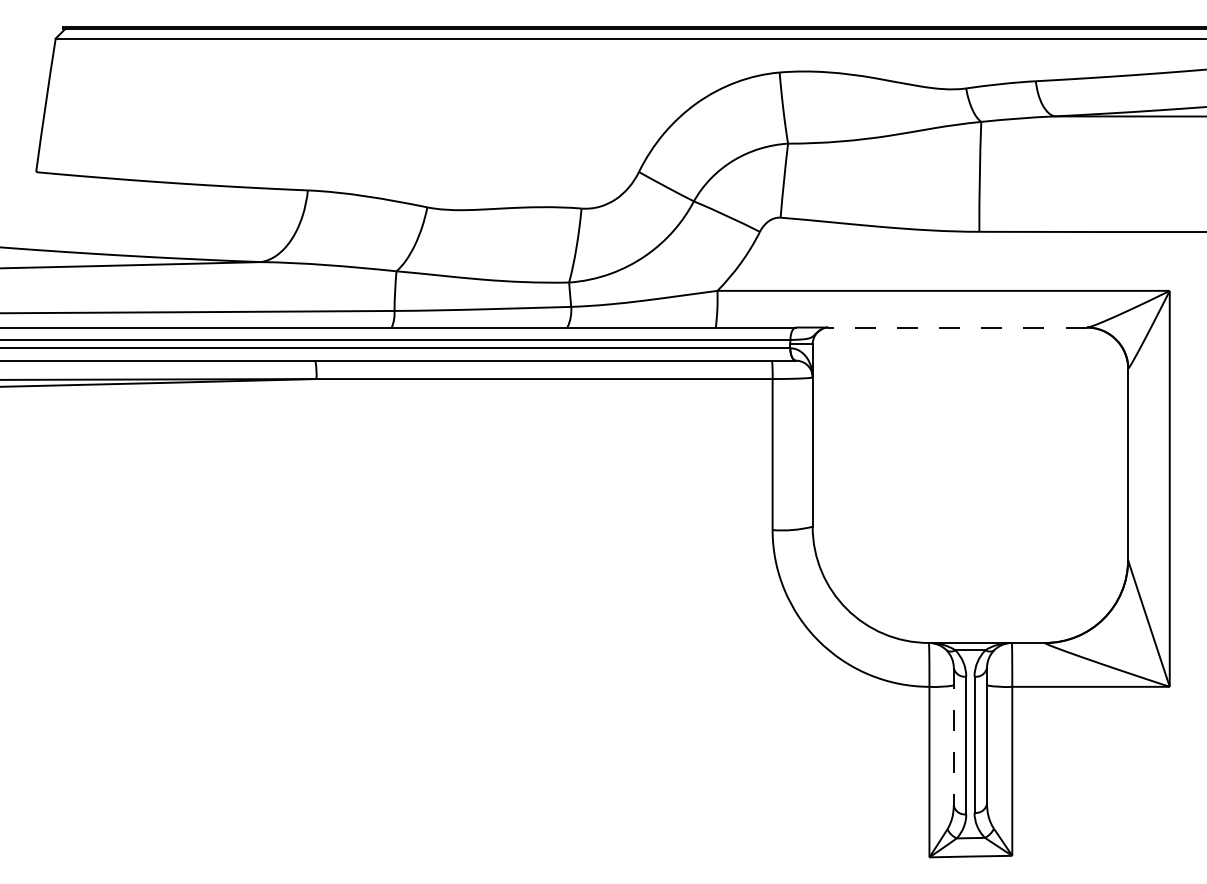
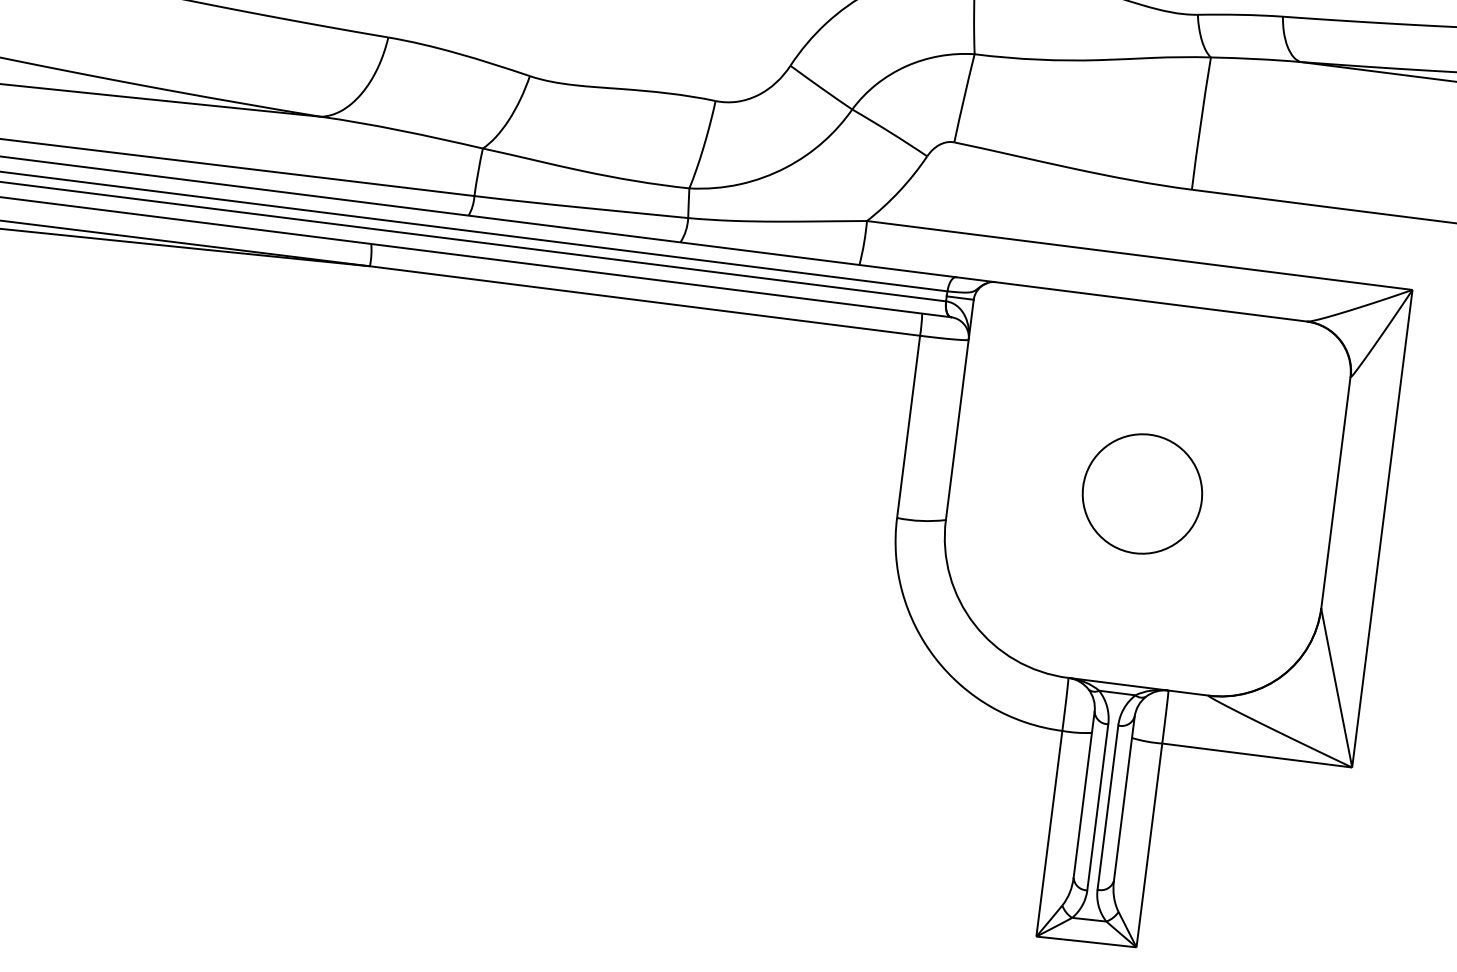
line: (956, 327) -> (1149, 301), dashed -> solid
circle: (970, 485) -> (1142, 494), added
line: (953, 736) -> (1083, 794), dashed -> solid

